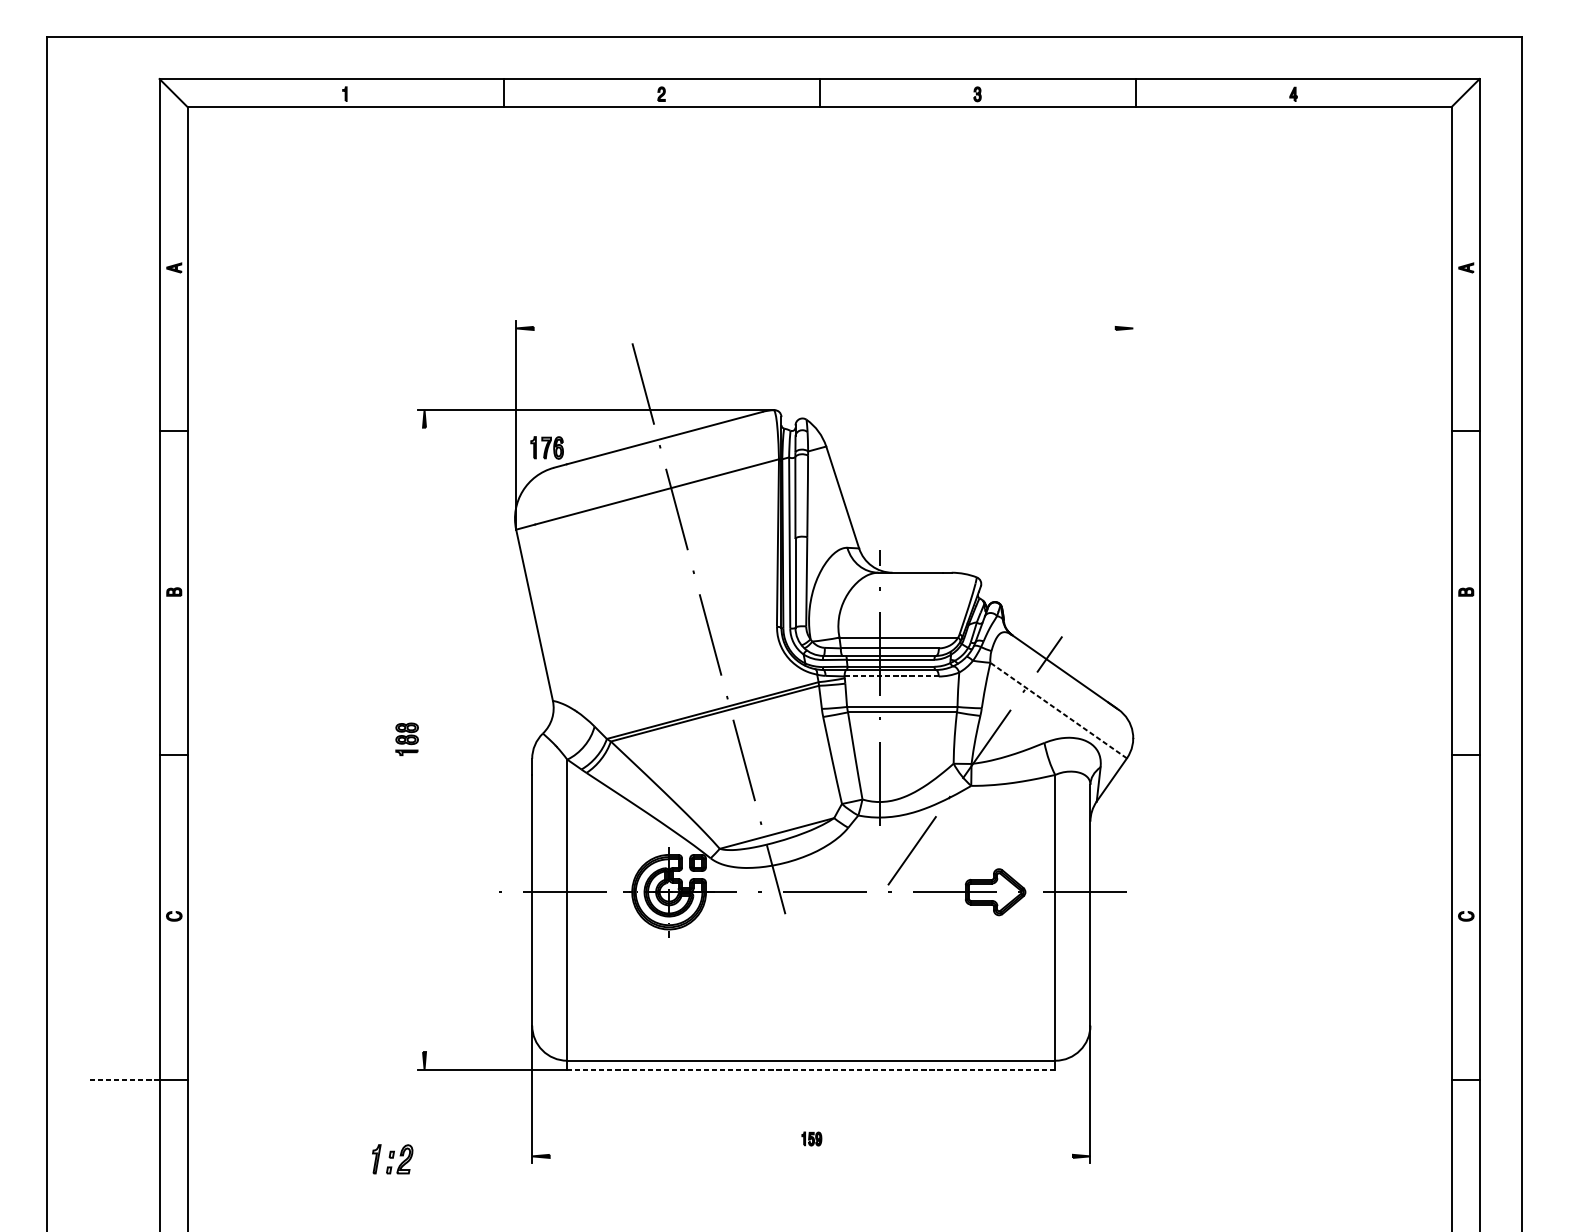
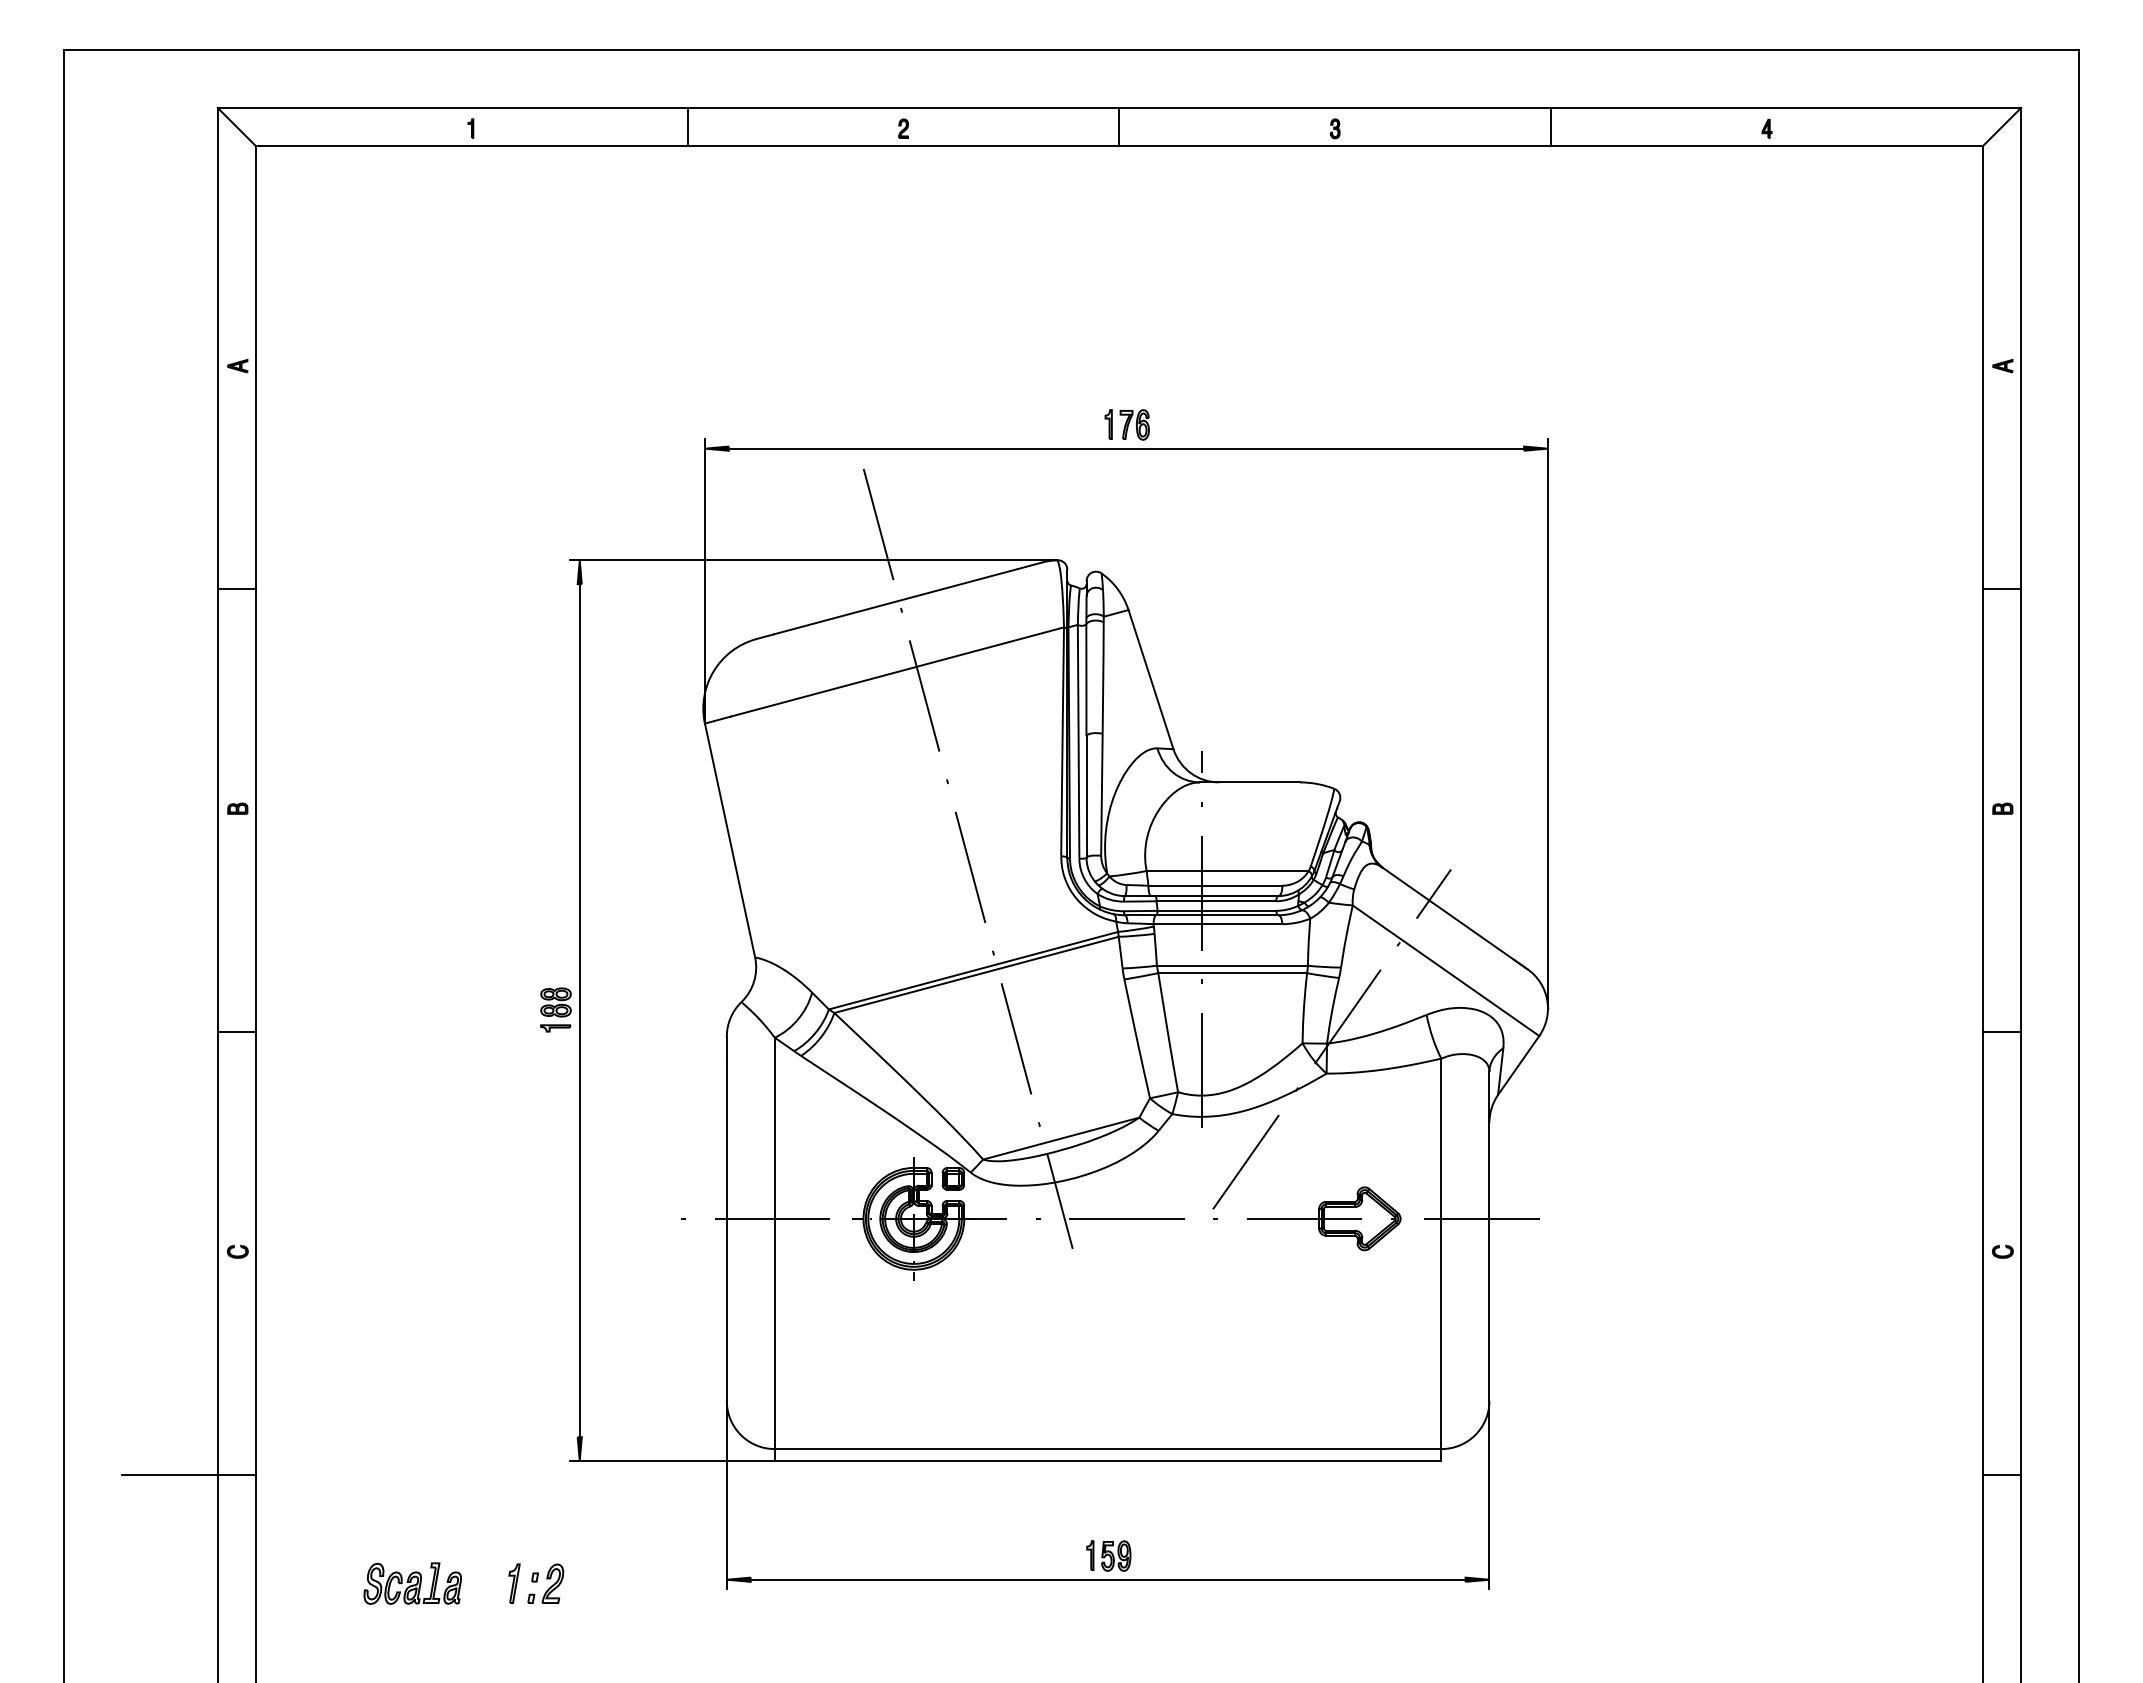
line: (824, 328) -> (1126, 448), added
part: (546, 447) -> (1126, 424), moved
line: (1132, 529) -> (1547, 723), added
line: (891, 676) -> (1217, 924), dashed -> solid
line: (1059, 710) -> (1446, 970), dashed -> solid
line: (424, 739) -> (579, 1010), added
line: (810, 1069) -> (1107, 1461), dashed -> solid
line: (124, 1079) -> (169, 1474), dashed -> solid
part: (811, 1138) -> (1108, 1555), size x1.67
line: (810, 1156) -> (1107, 1579), added
part: (302, 1159) -> (412, 1583), added

